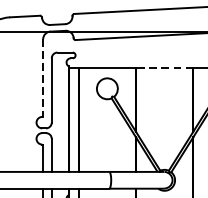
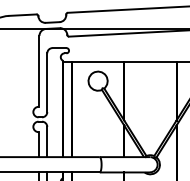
line: (163, 68) -> (149, 62), dashed -> solid
line: (43, 78) -> (39, 71), dashed -> solid

